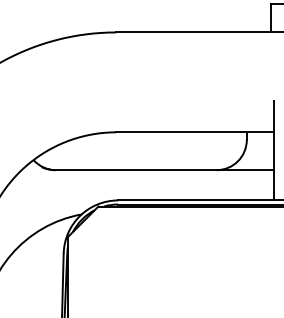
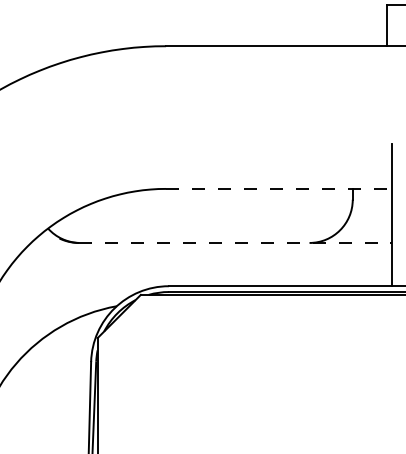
line: (195, 132) -> (279, 189), solid -> dashed
line: (165, 170) -> (236, 243), solid -> dashed

